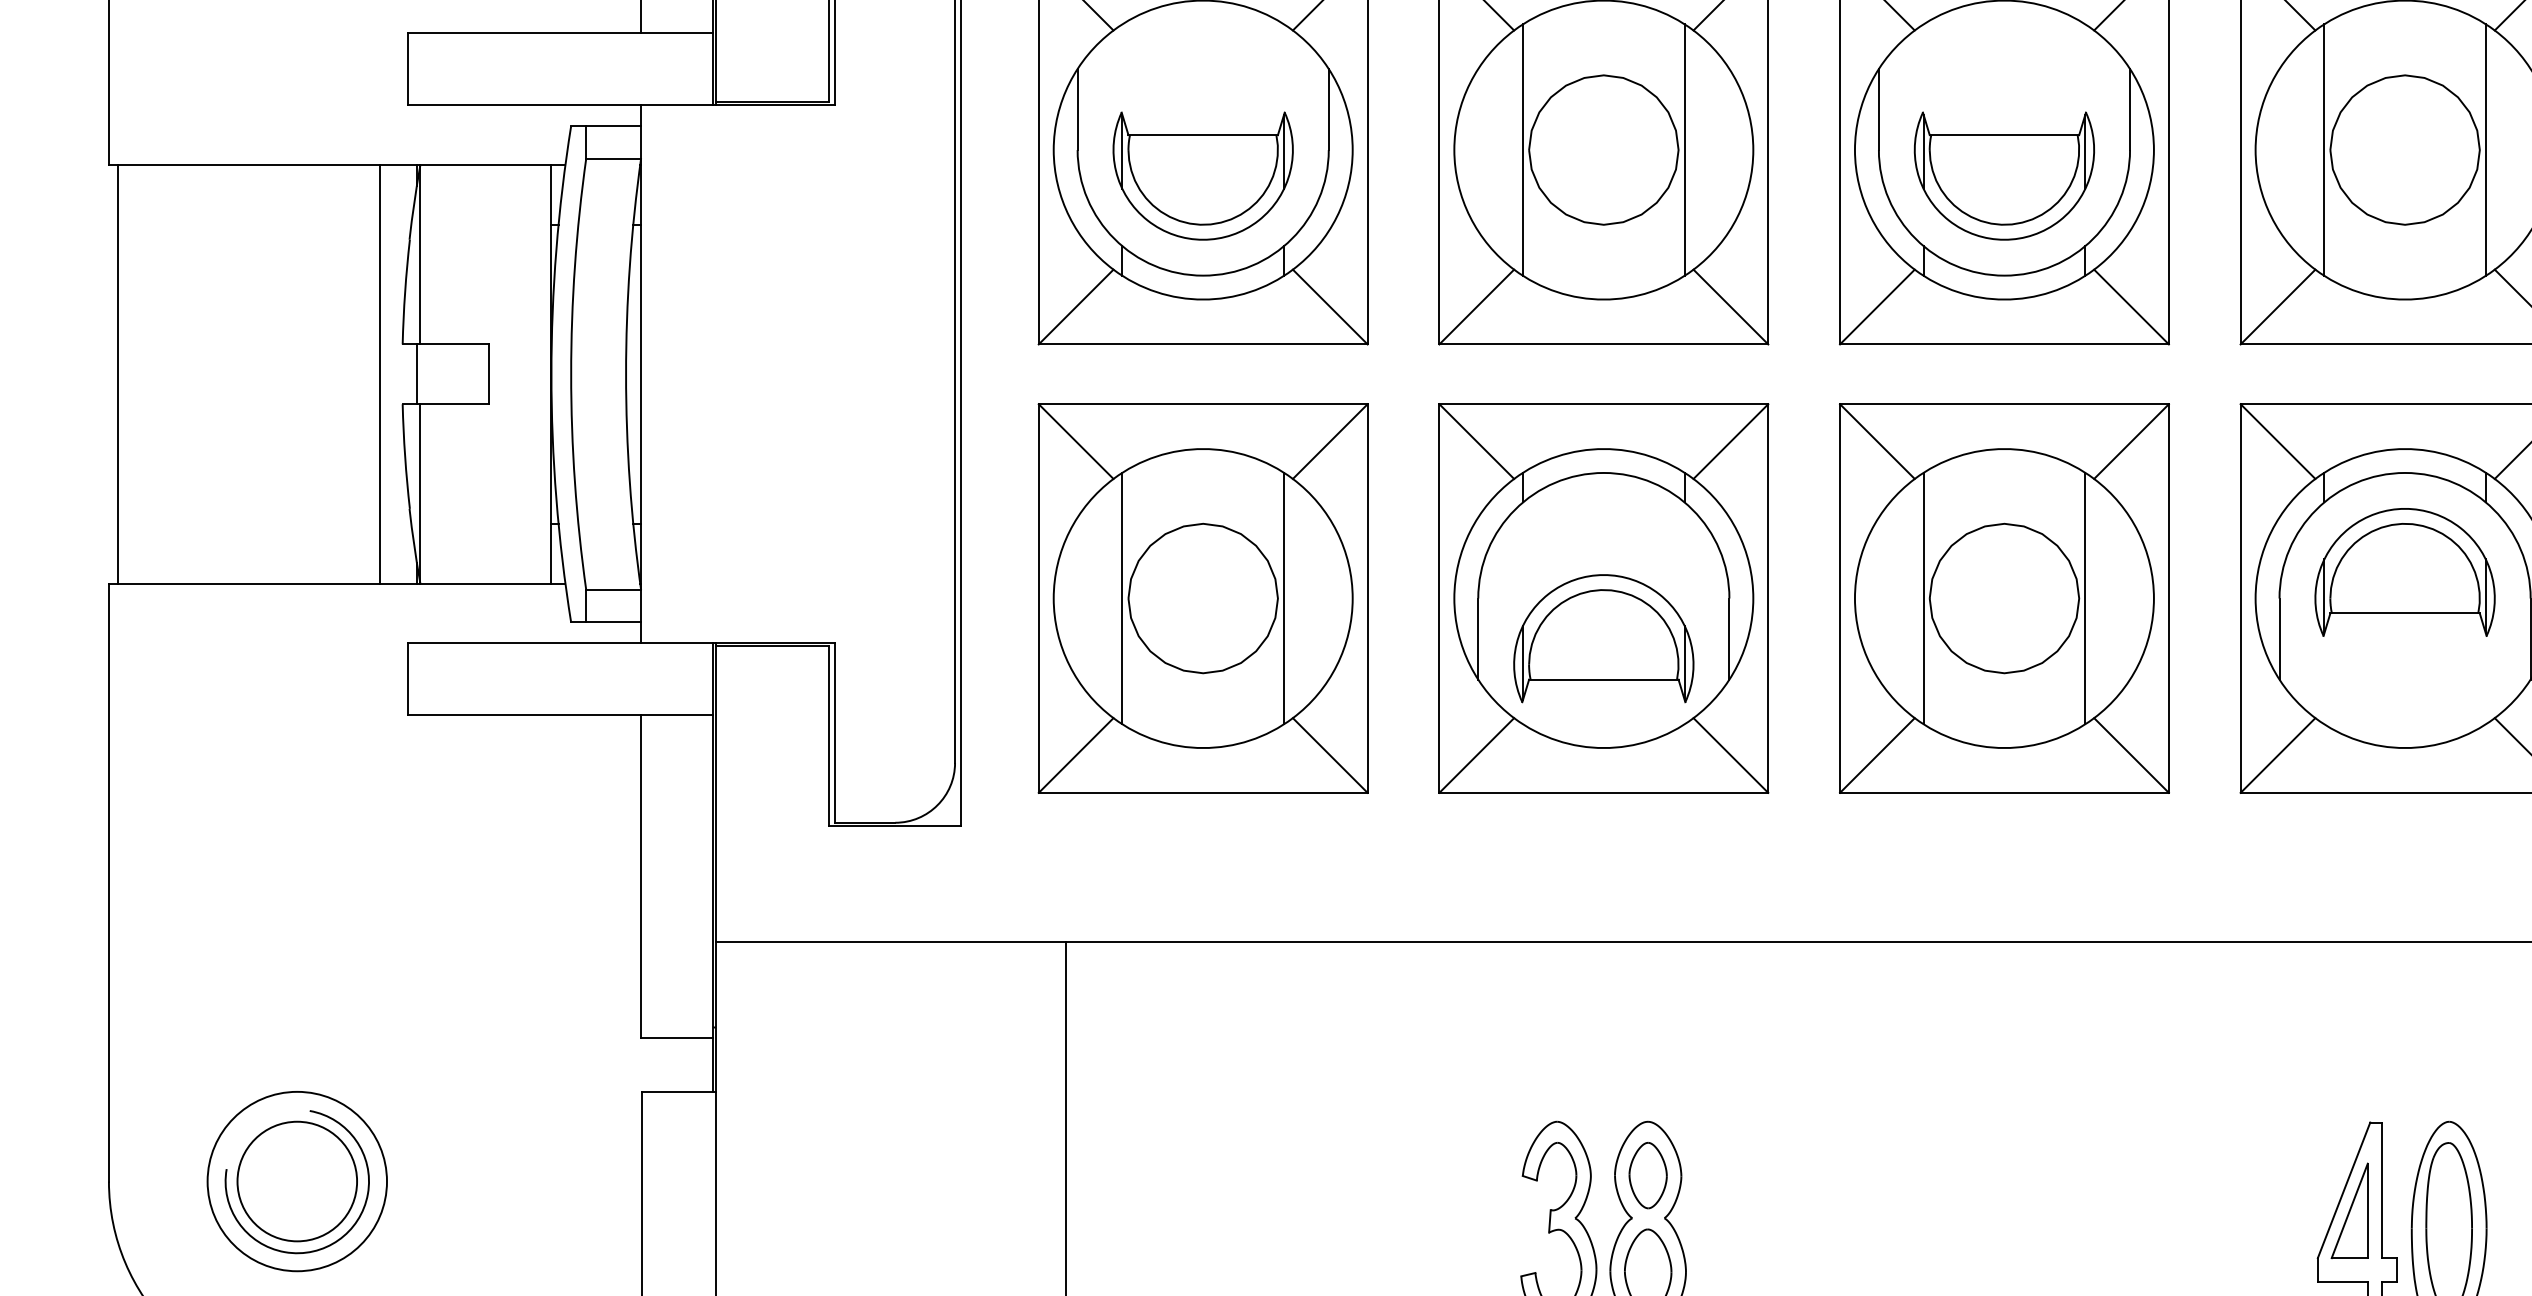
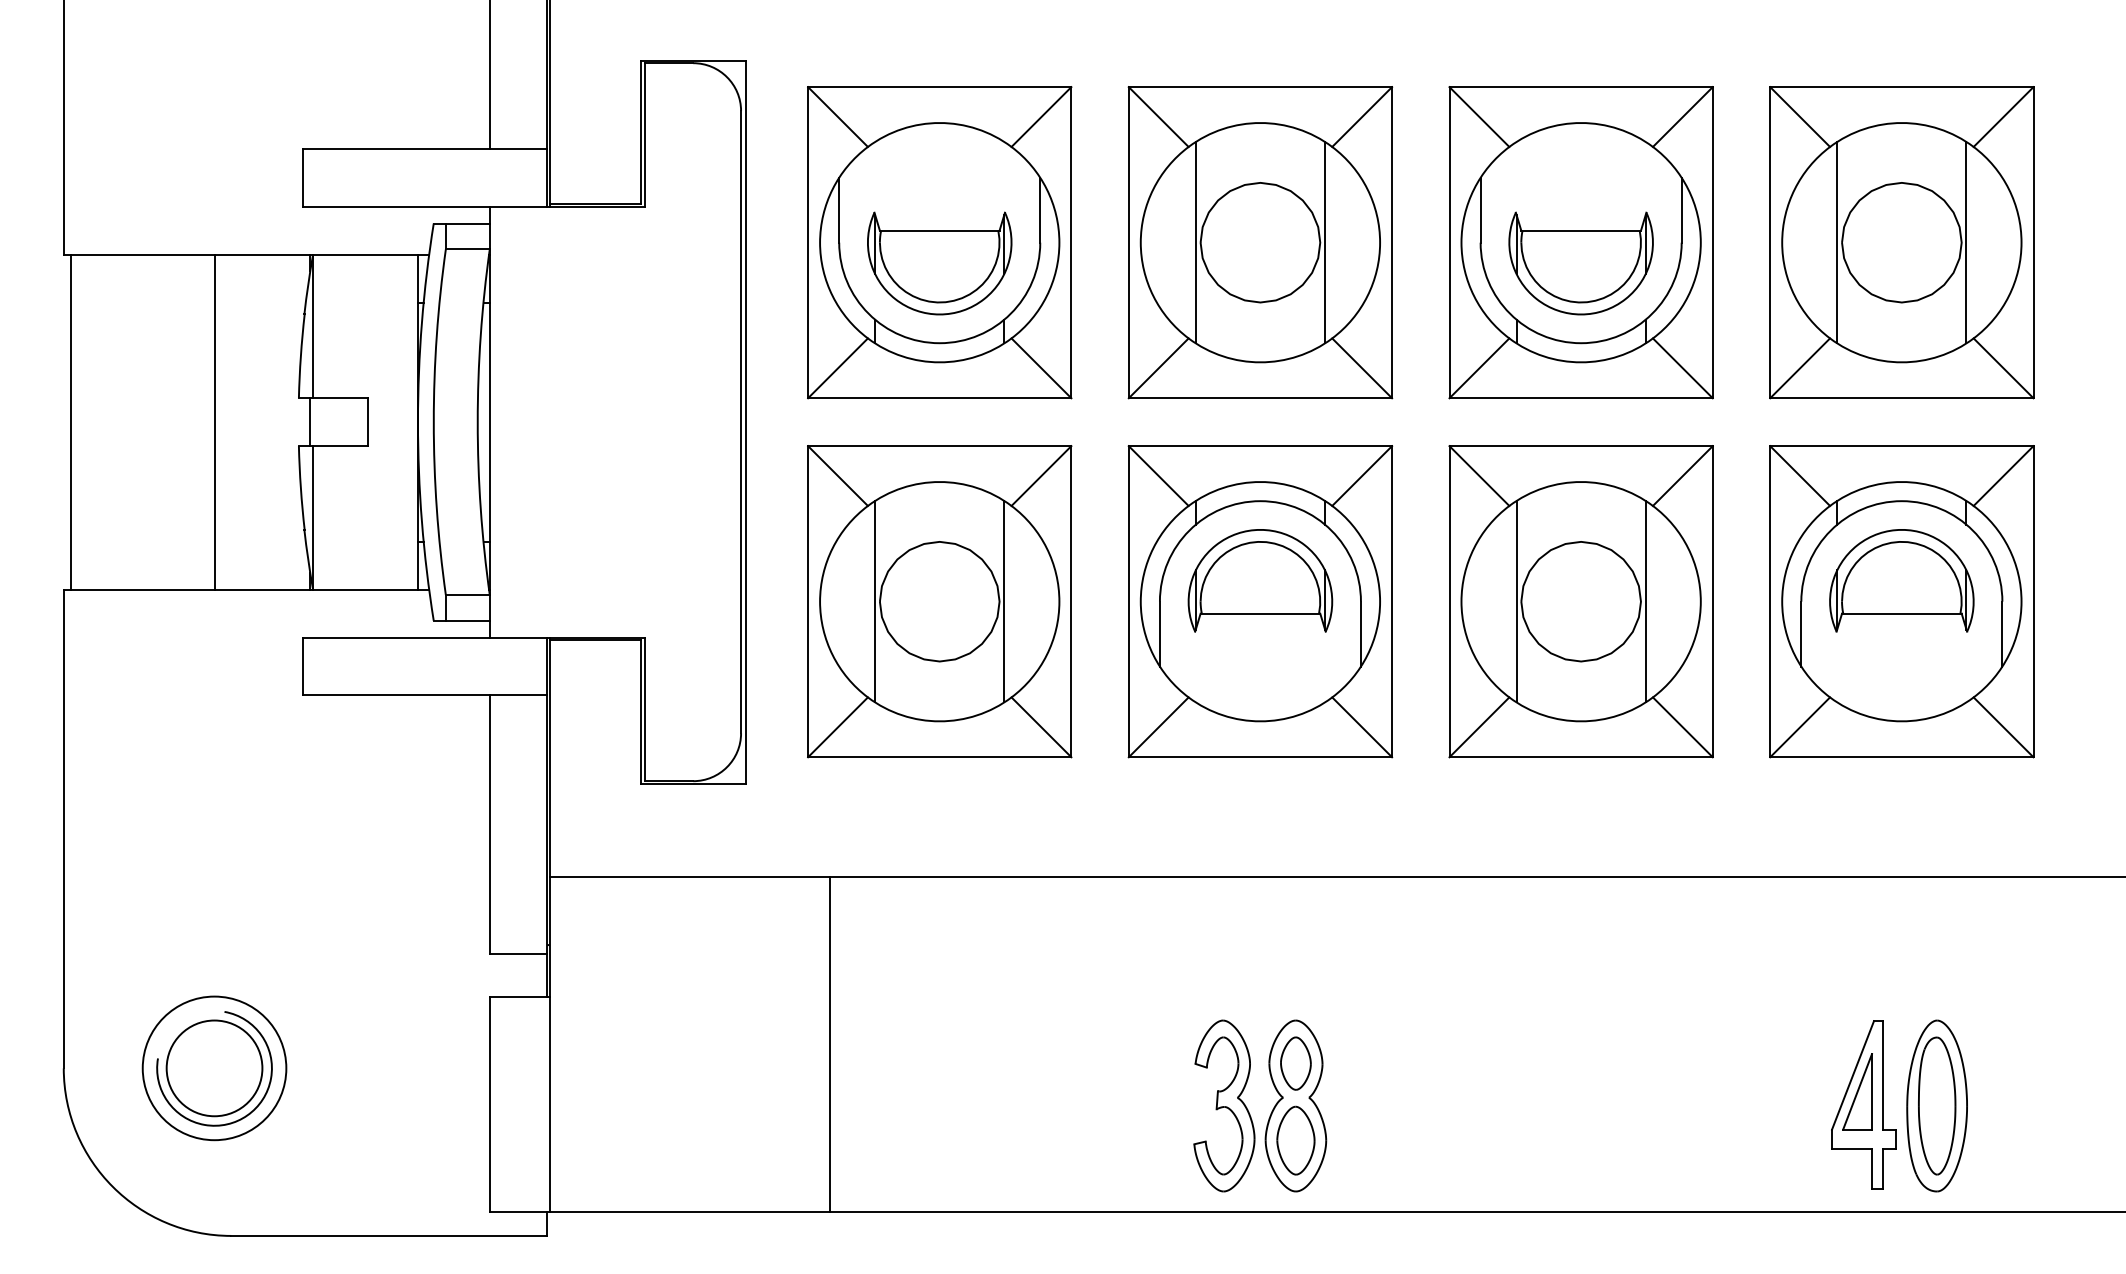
line: (379, 373) -> (214, 421), moved
part: (1603, 638) -> (1260, 580), moved

